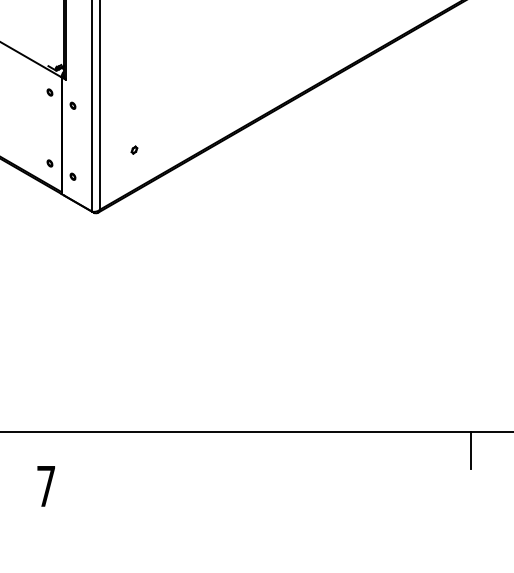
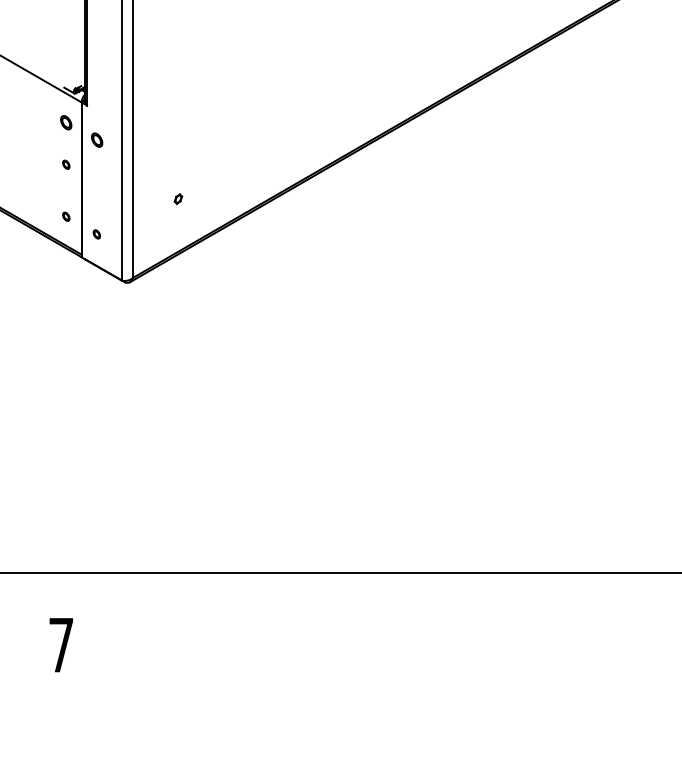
part: (50, 92) -> (66, 122), size x1.6
part: (72, 105) -> (96, 140), size x1.6
part: (50, 124) -> (66, 164), added
line: (471, 449) -> (625, 596), removed

